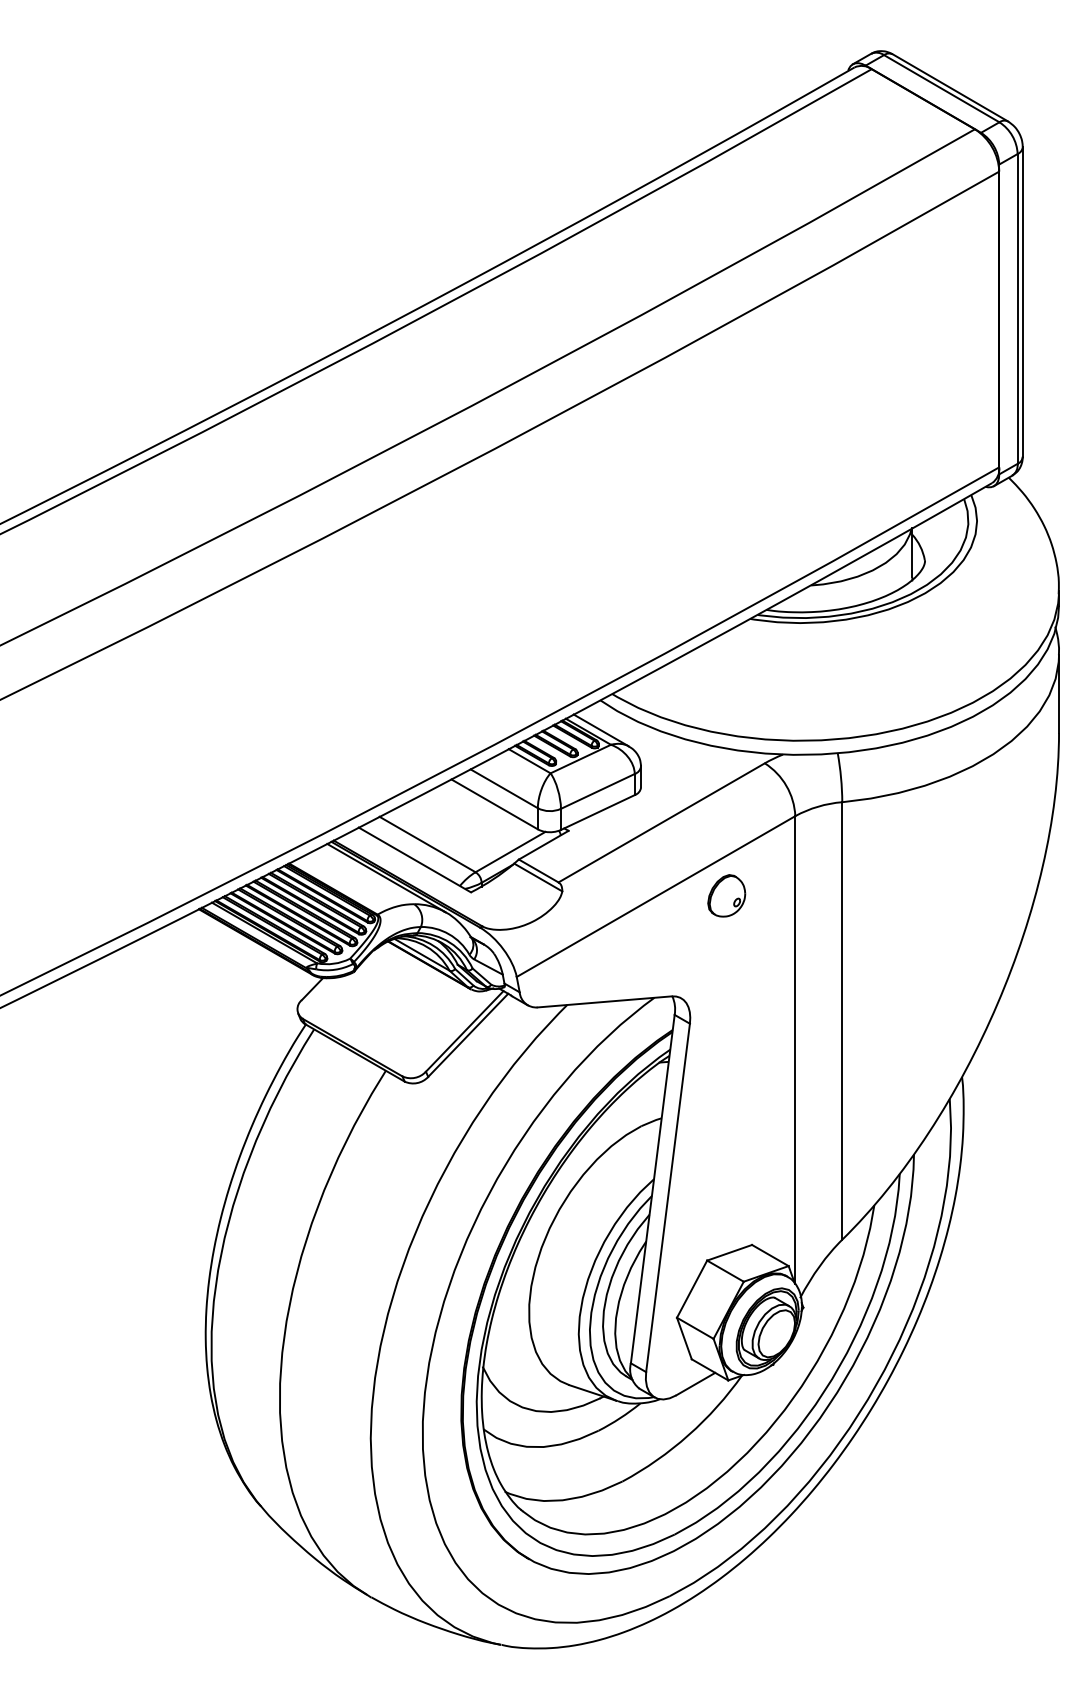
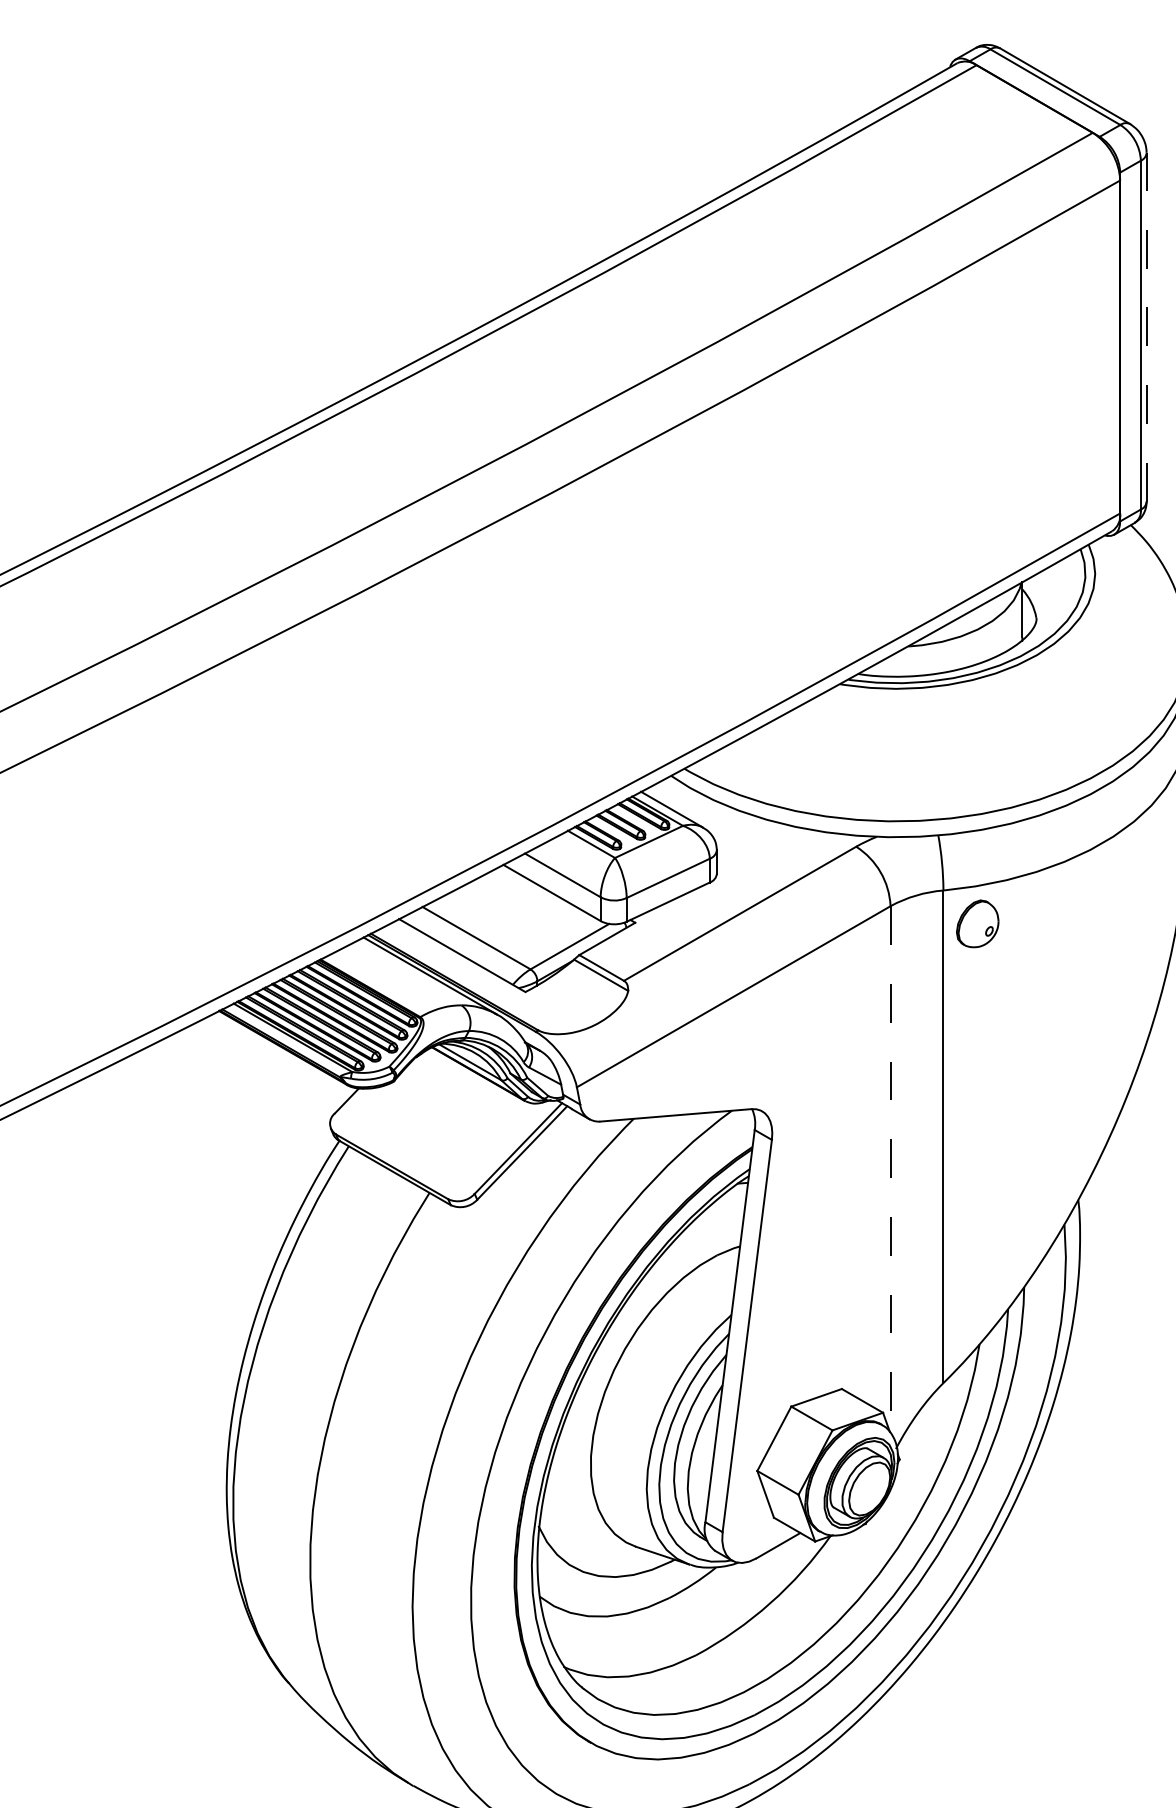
line: (1022, 301) -> (1146, 326), solid -> dashed
part: (726, 895) -> (977, 923), moved
line: (795, 1049) -> (890, 1168), solid -> dashed

